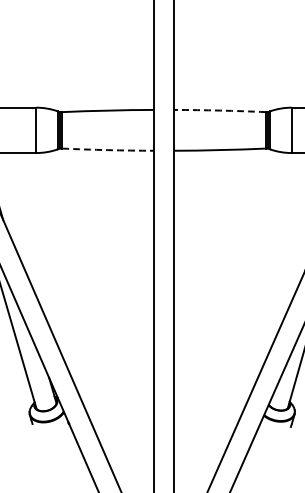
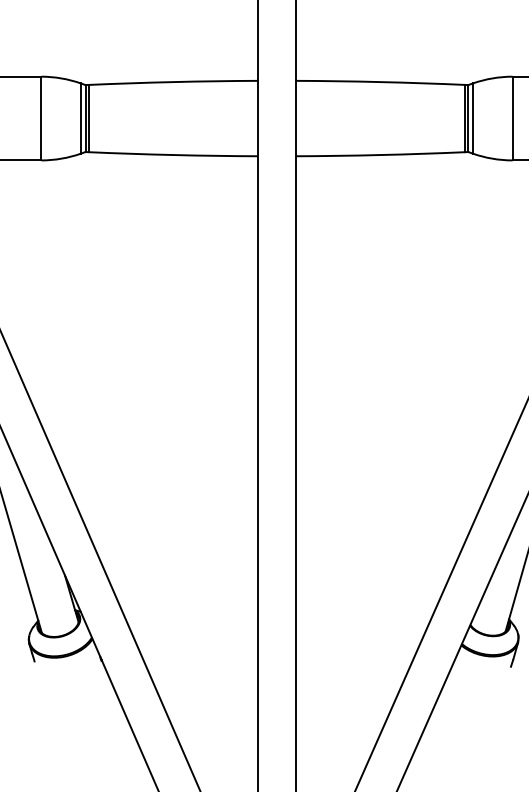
arc: (220, 110) -> (381, 81), dashed -> solid
arc: (107, 150) -> (172, 155), dashed -> solid

